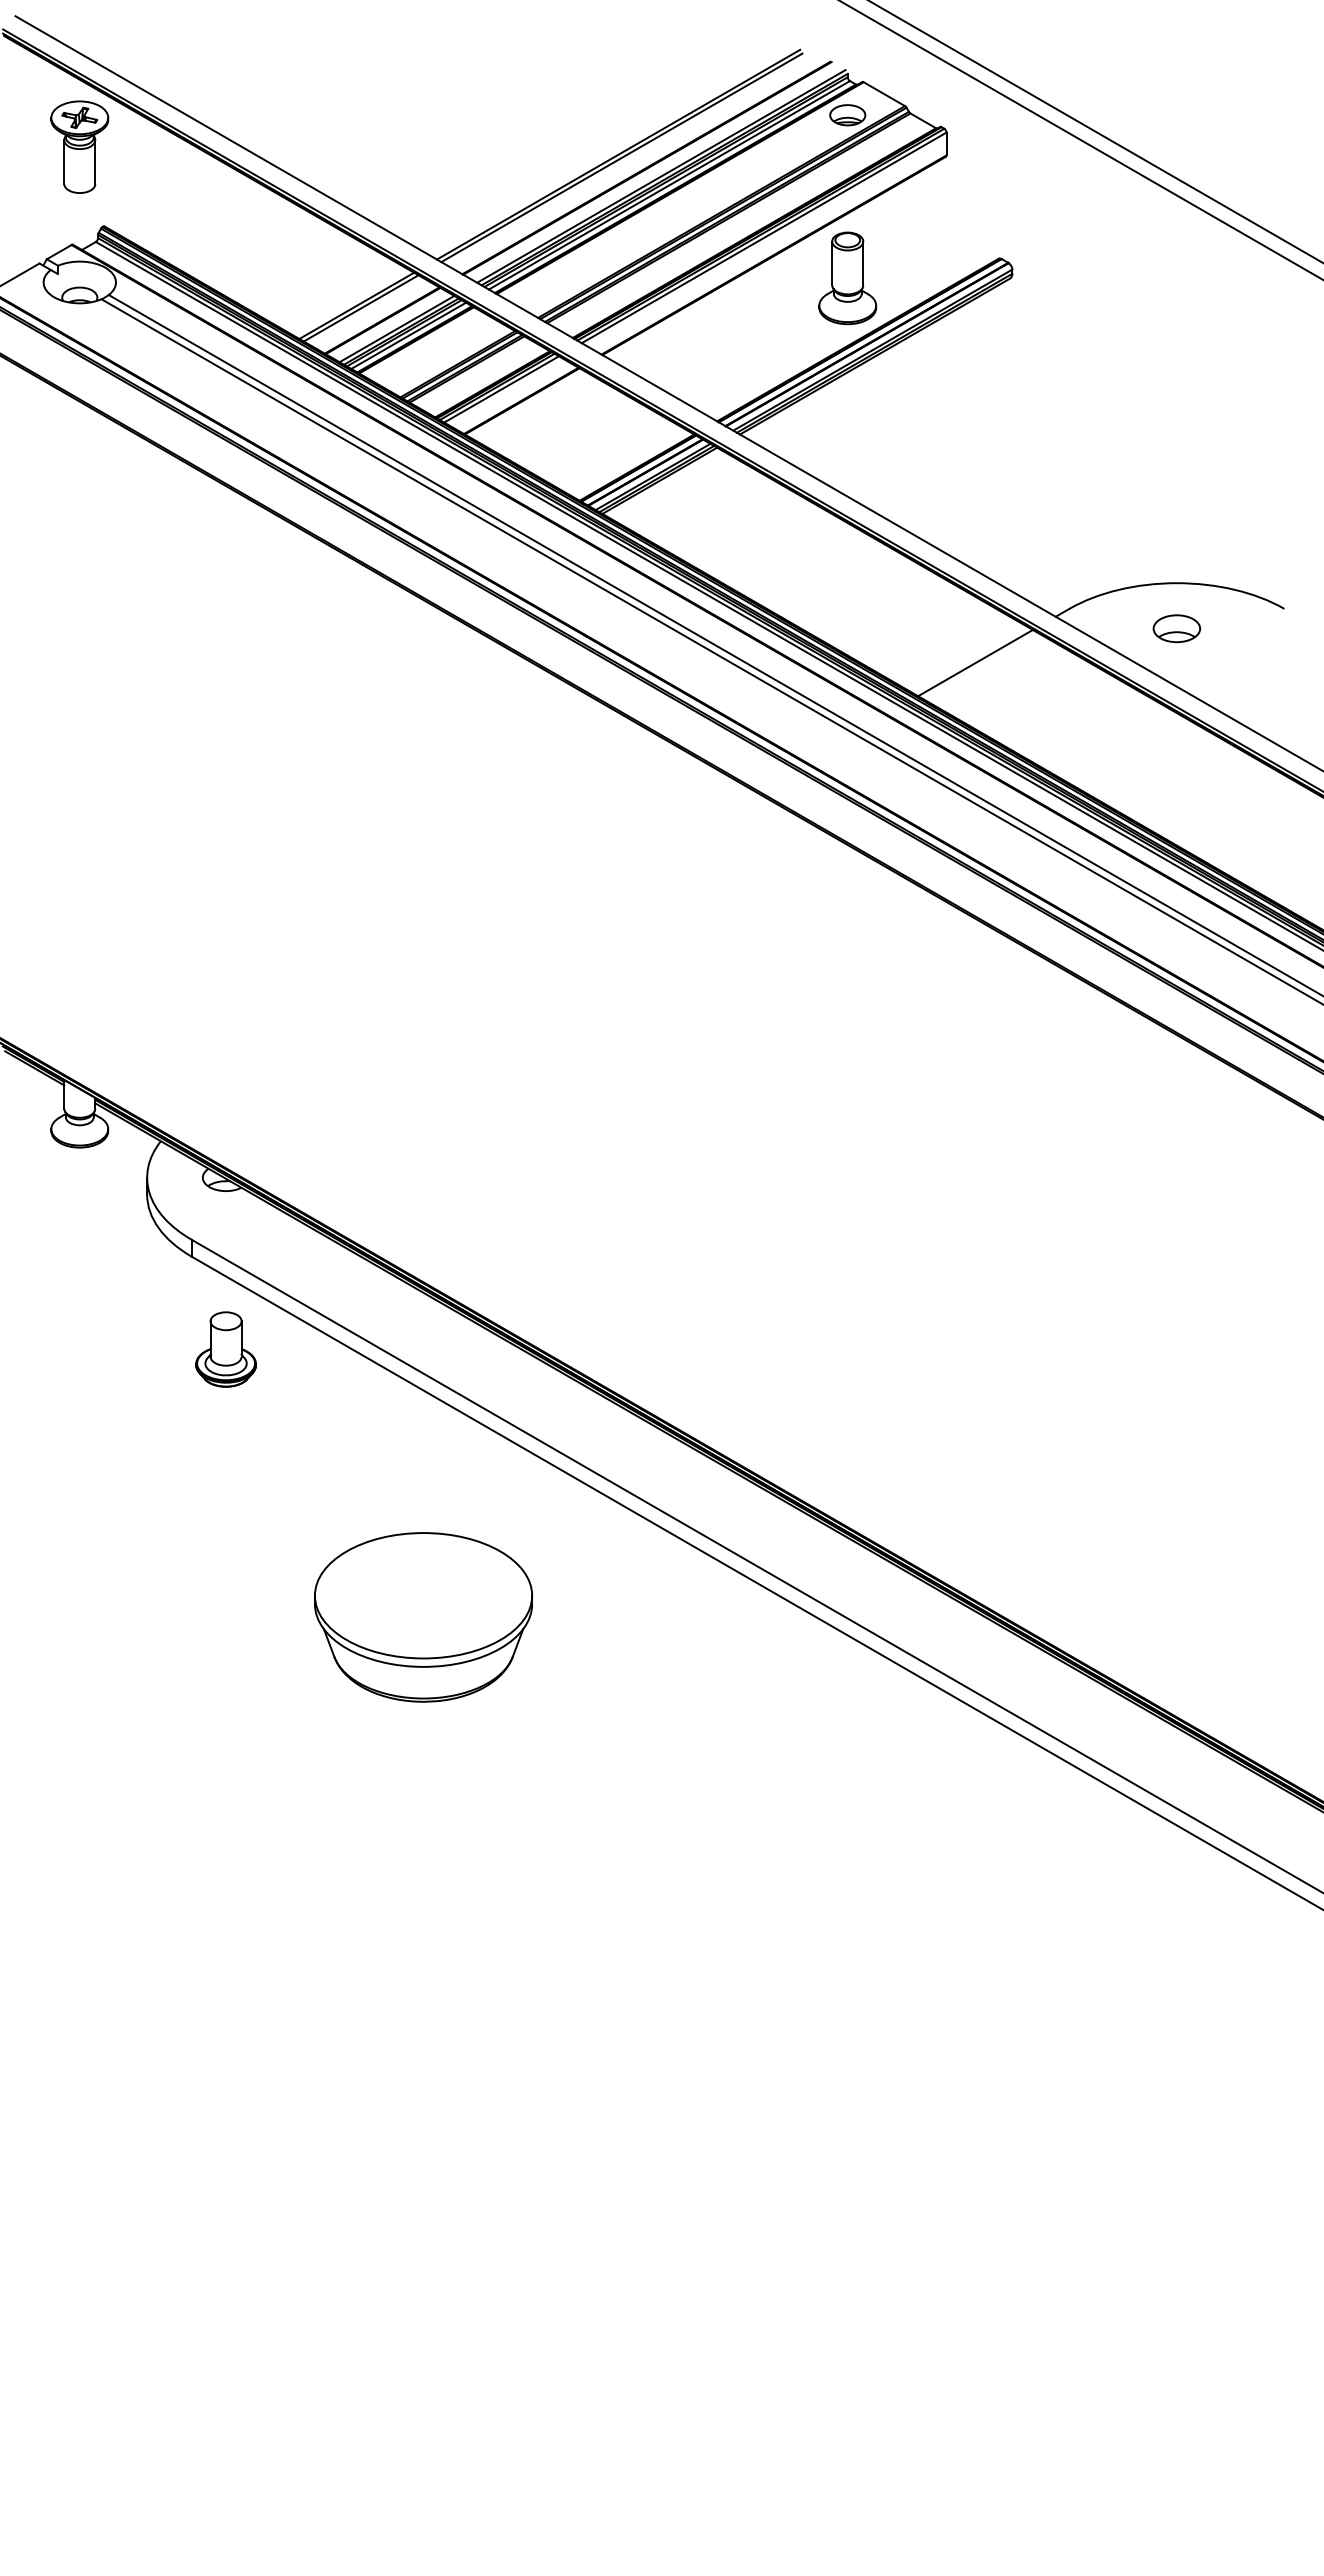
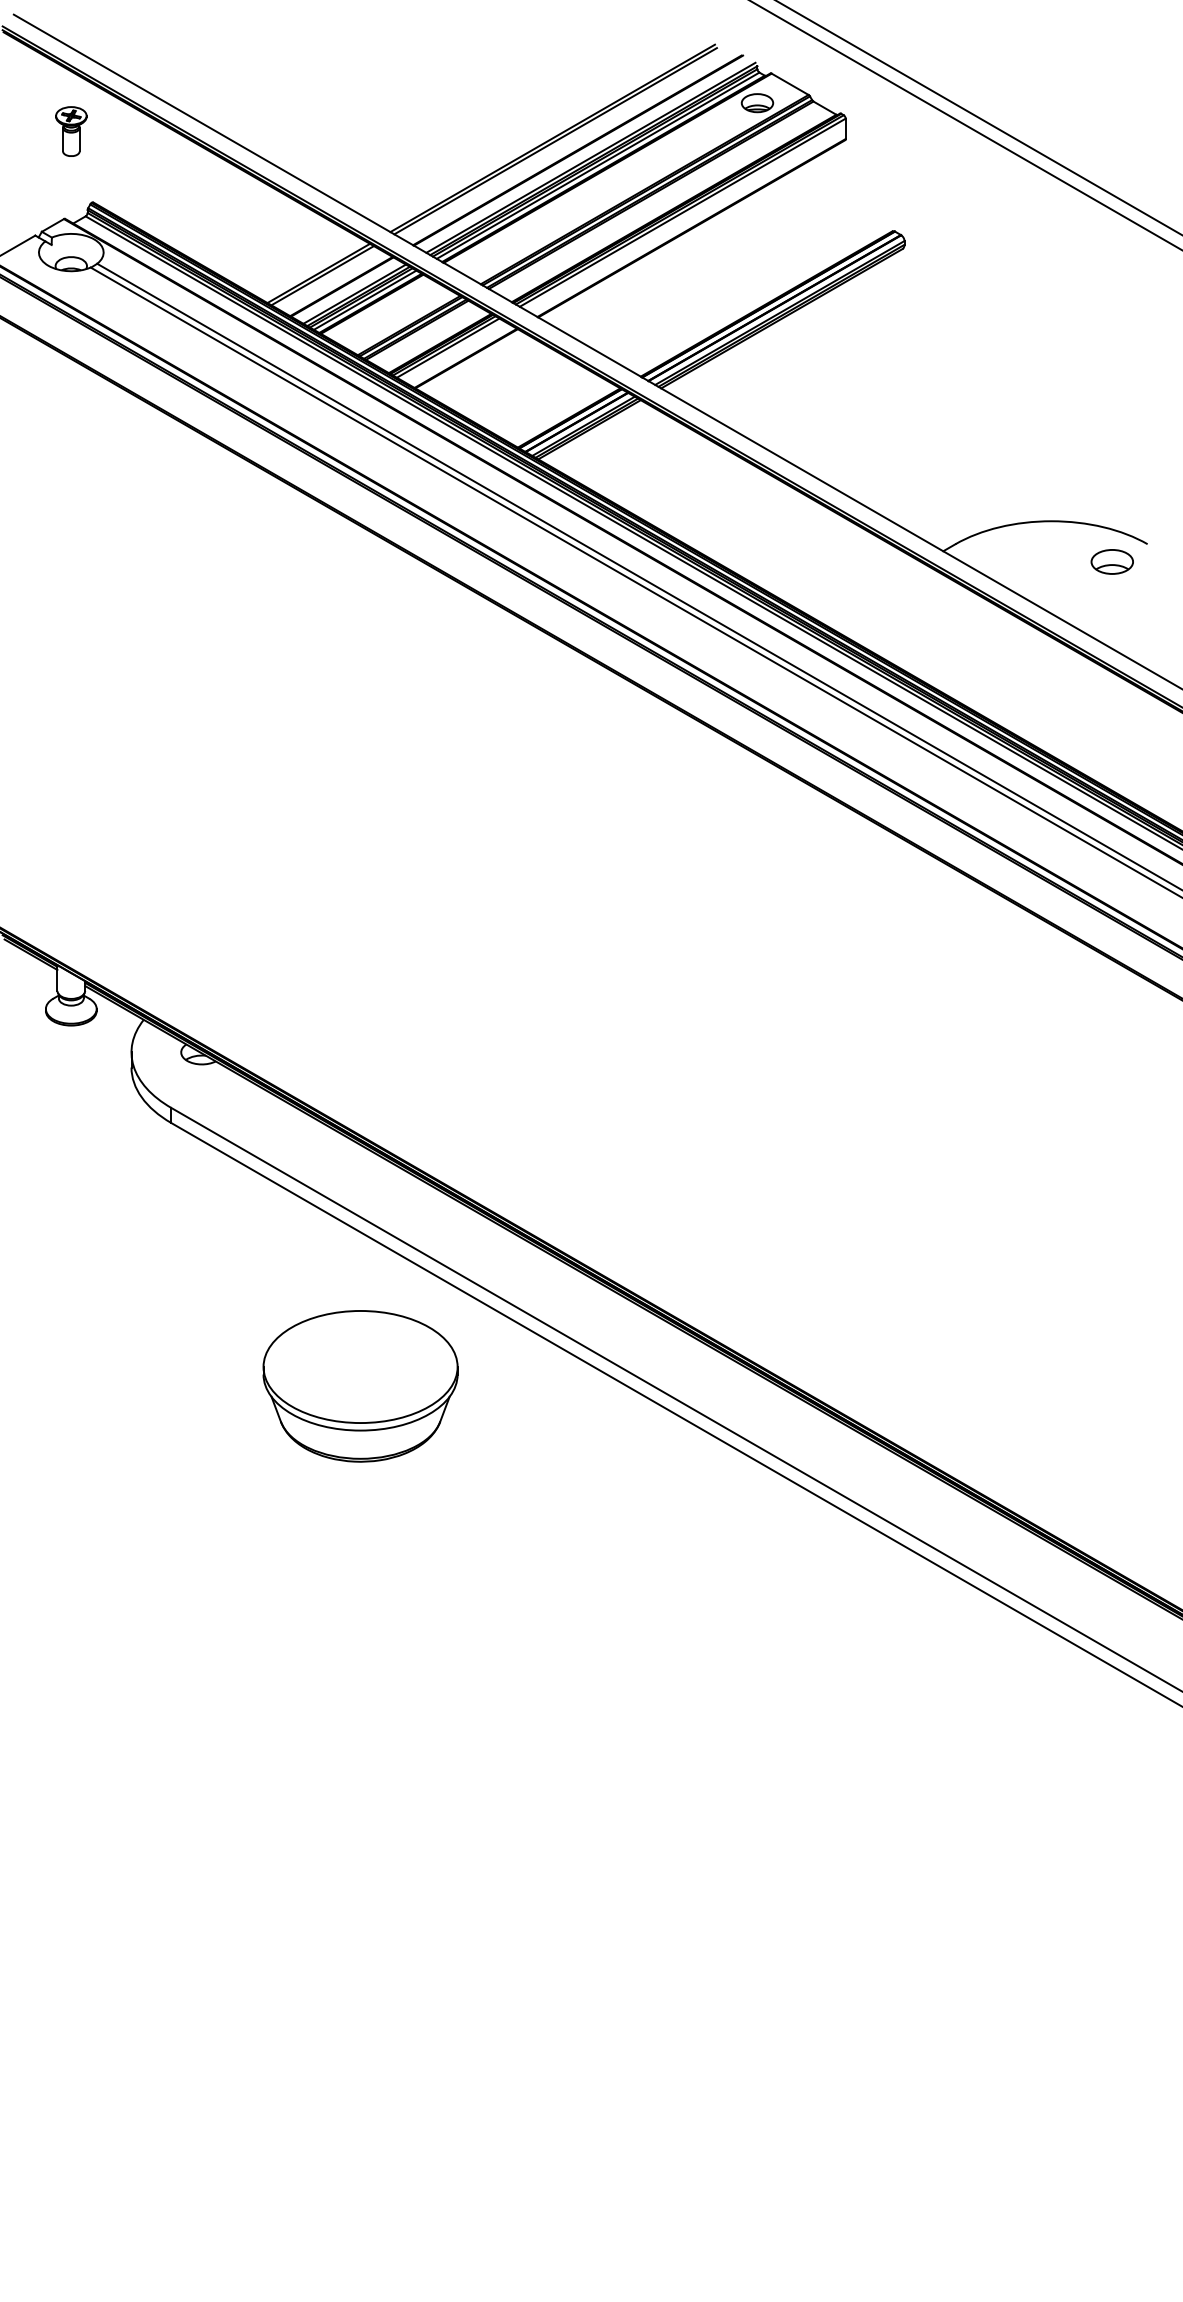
part: (79, 146) -> (71, 131), size x0.6
part: (847, 278) -> (757, 249), removed
part: (1176, 628) -> (1111, 561), moved
line: (975, 662) -> (871, 592), removed
part: (225, 1349) -> (201, 1205), removed
part: (423, 1617) -> (360, 1386), moved

